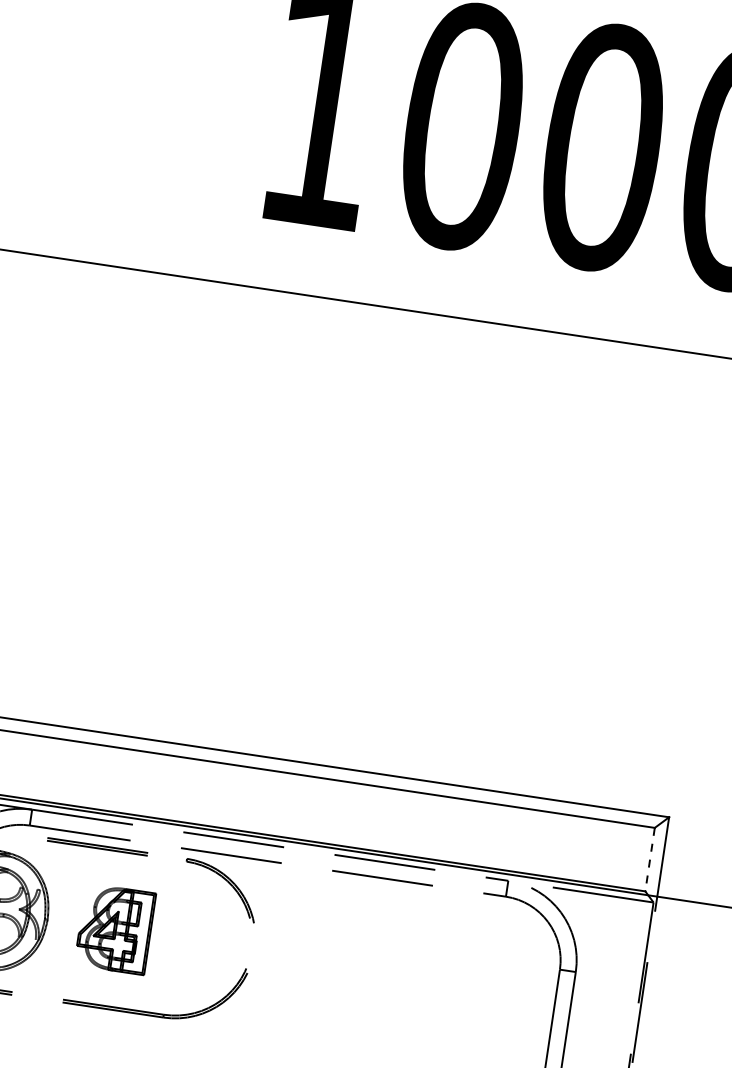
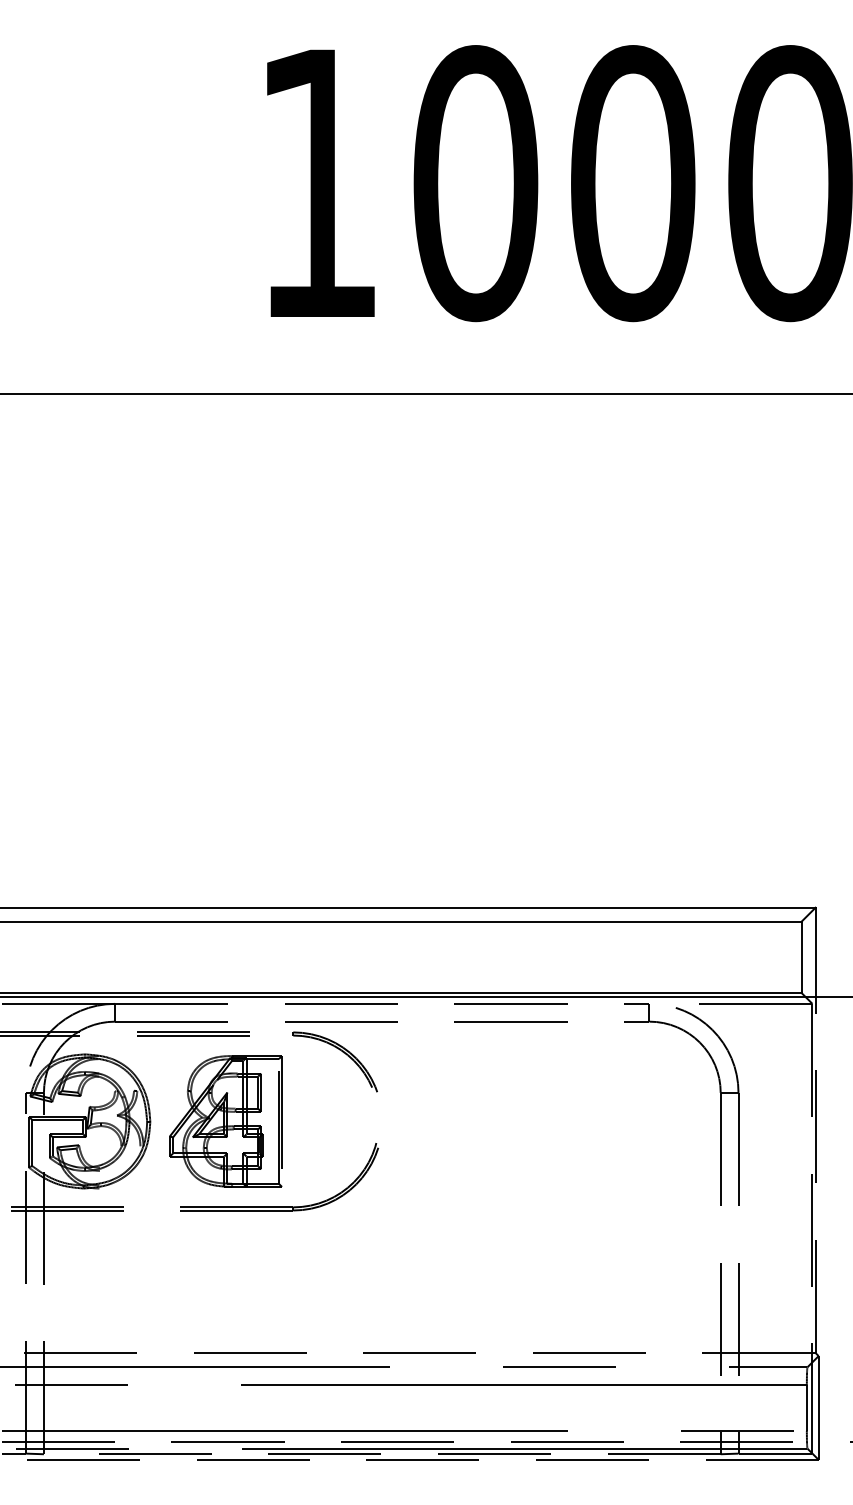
line: (649, 859) -> (801, 957), dashed -> solid
part: (114, 929) -> (225, 1121), size x1.43

